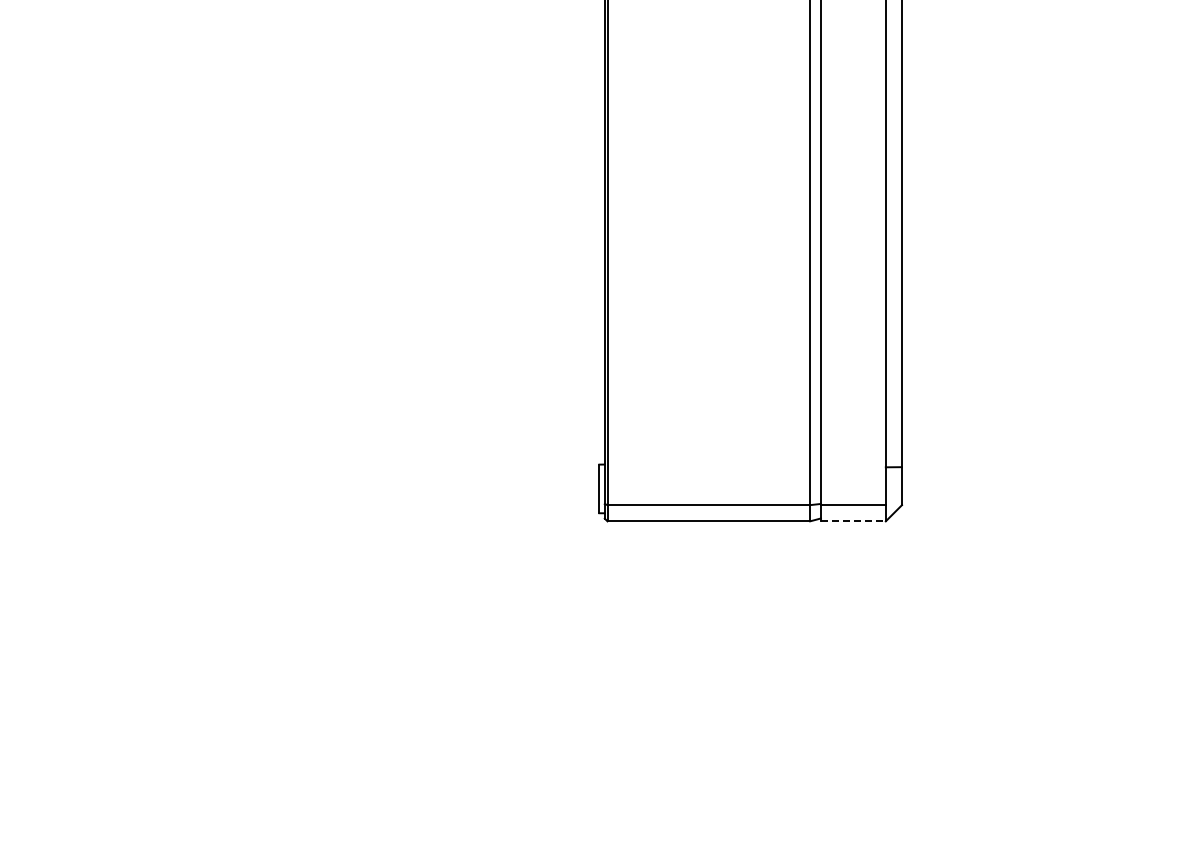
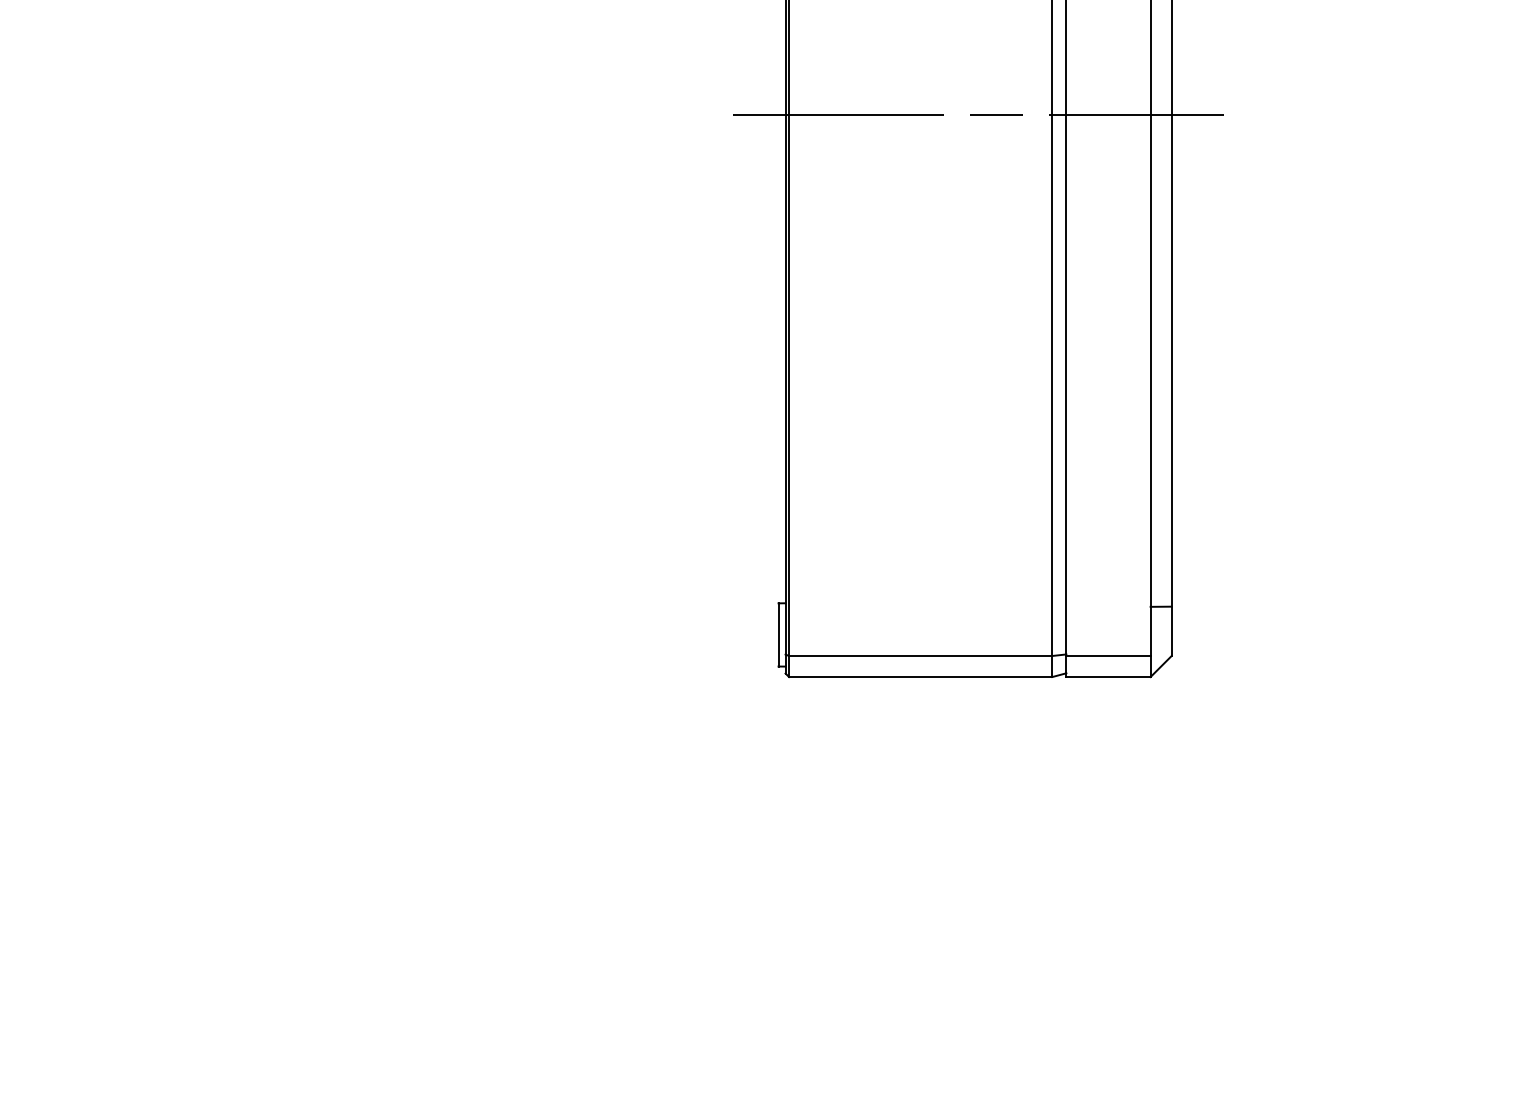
line: (753, 89) -> (978, 116), added
line: (853, 521) -> (1108, 677), dashed -> solid

